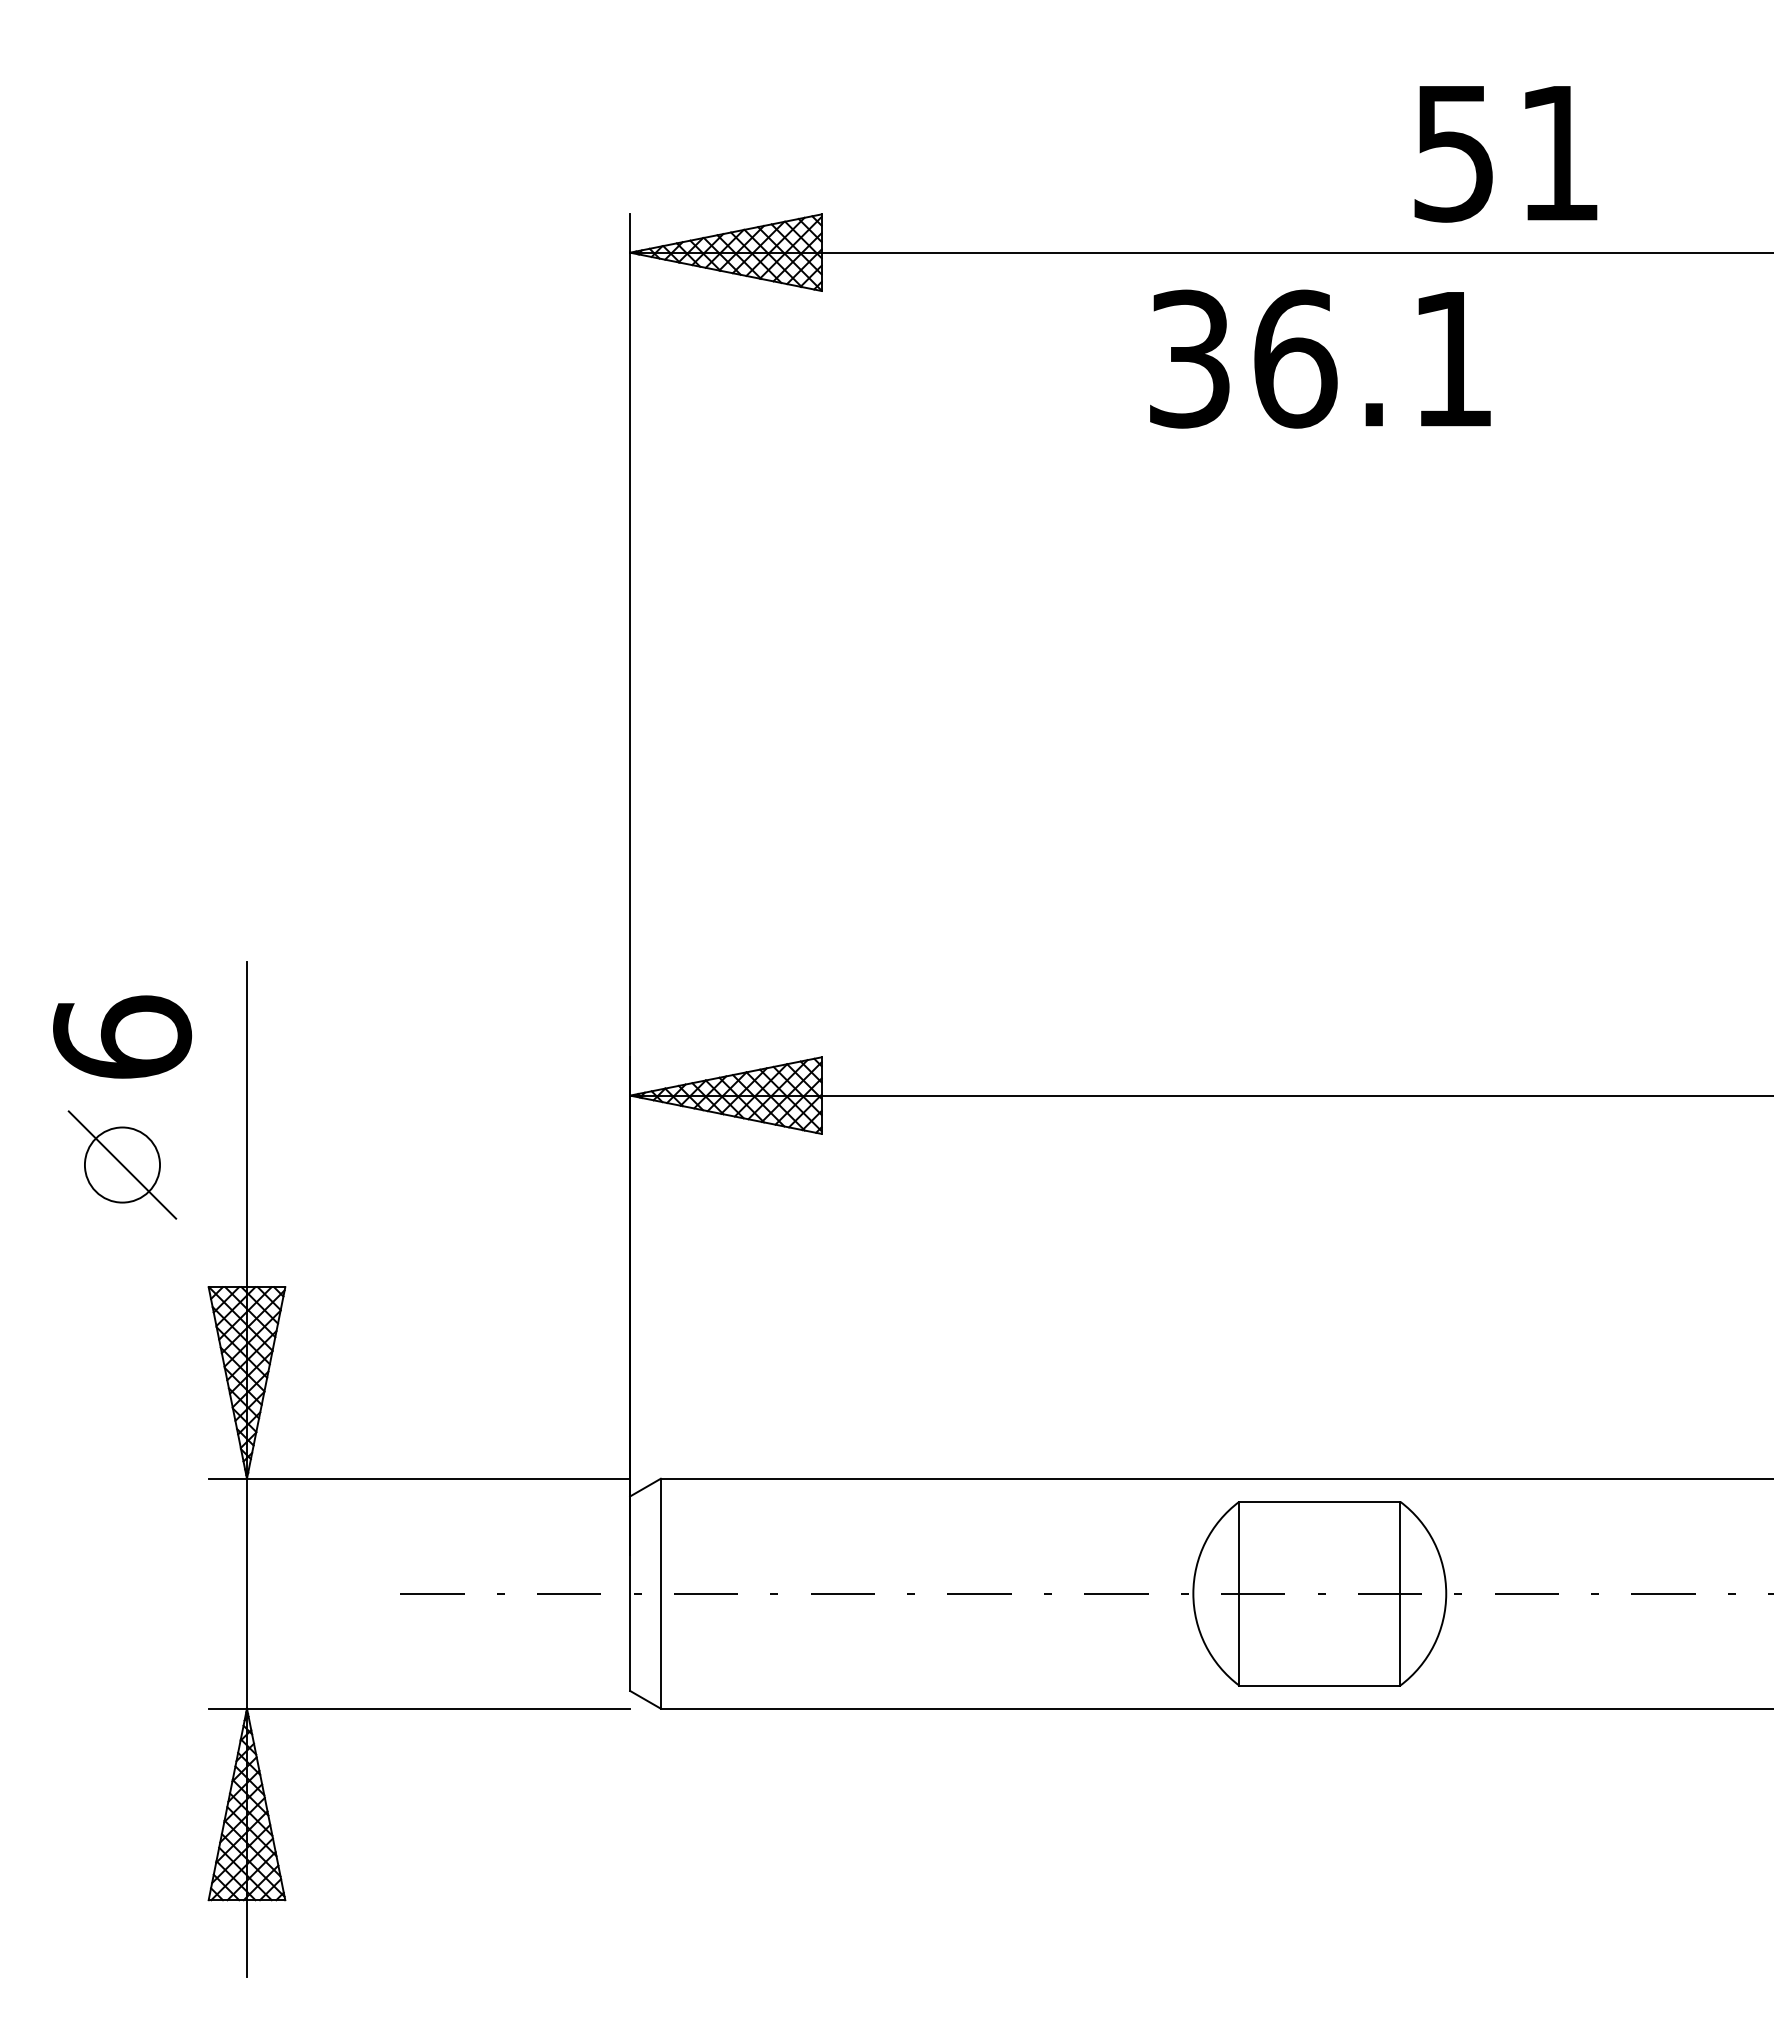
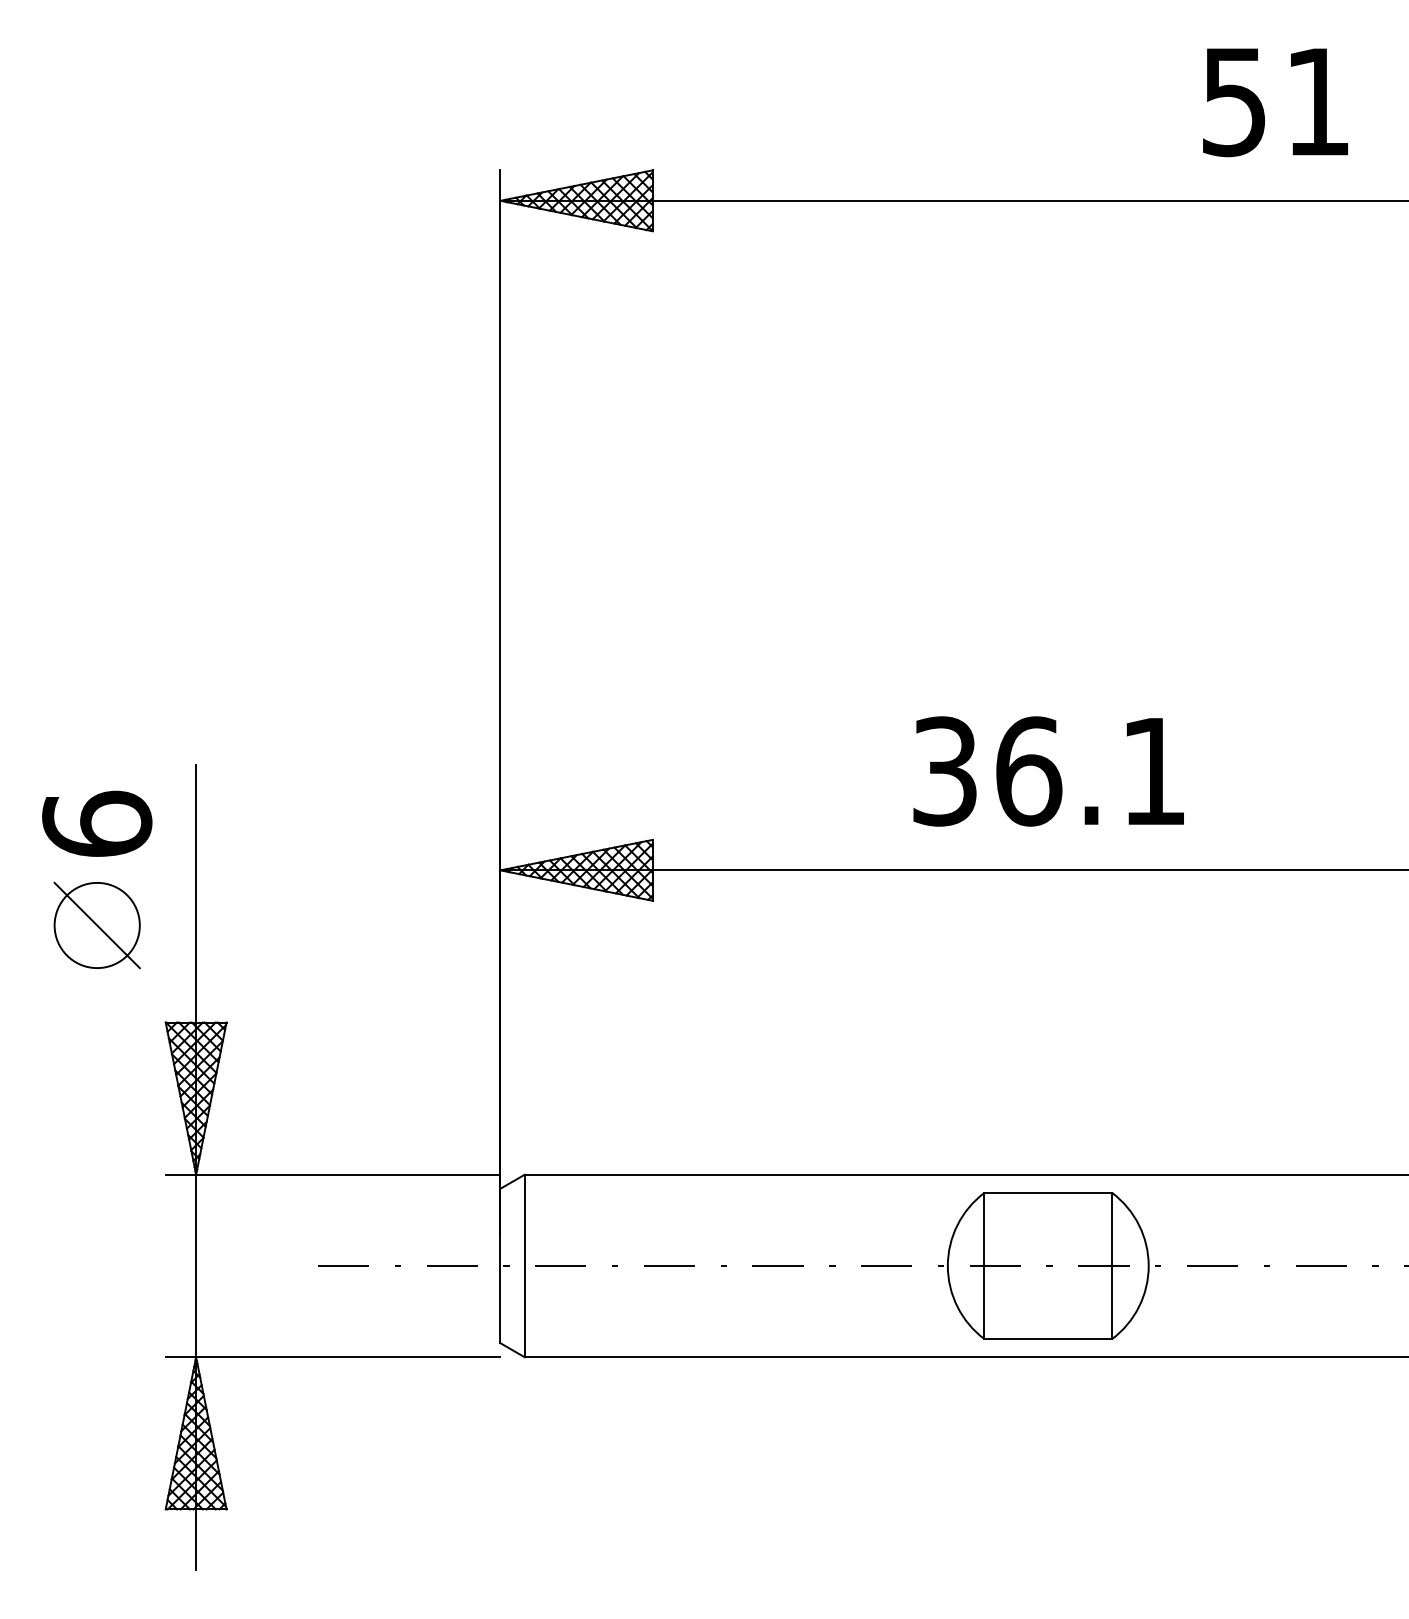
text: (1505, 154) -> (1275, 102), moved
text: (1320, 358) -> (1048, 770), moved
circle: (122, 1164) -> (97, 925), size x1.43

